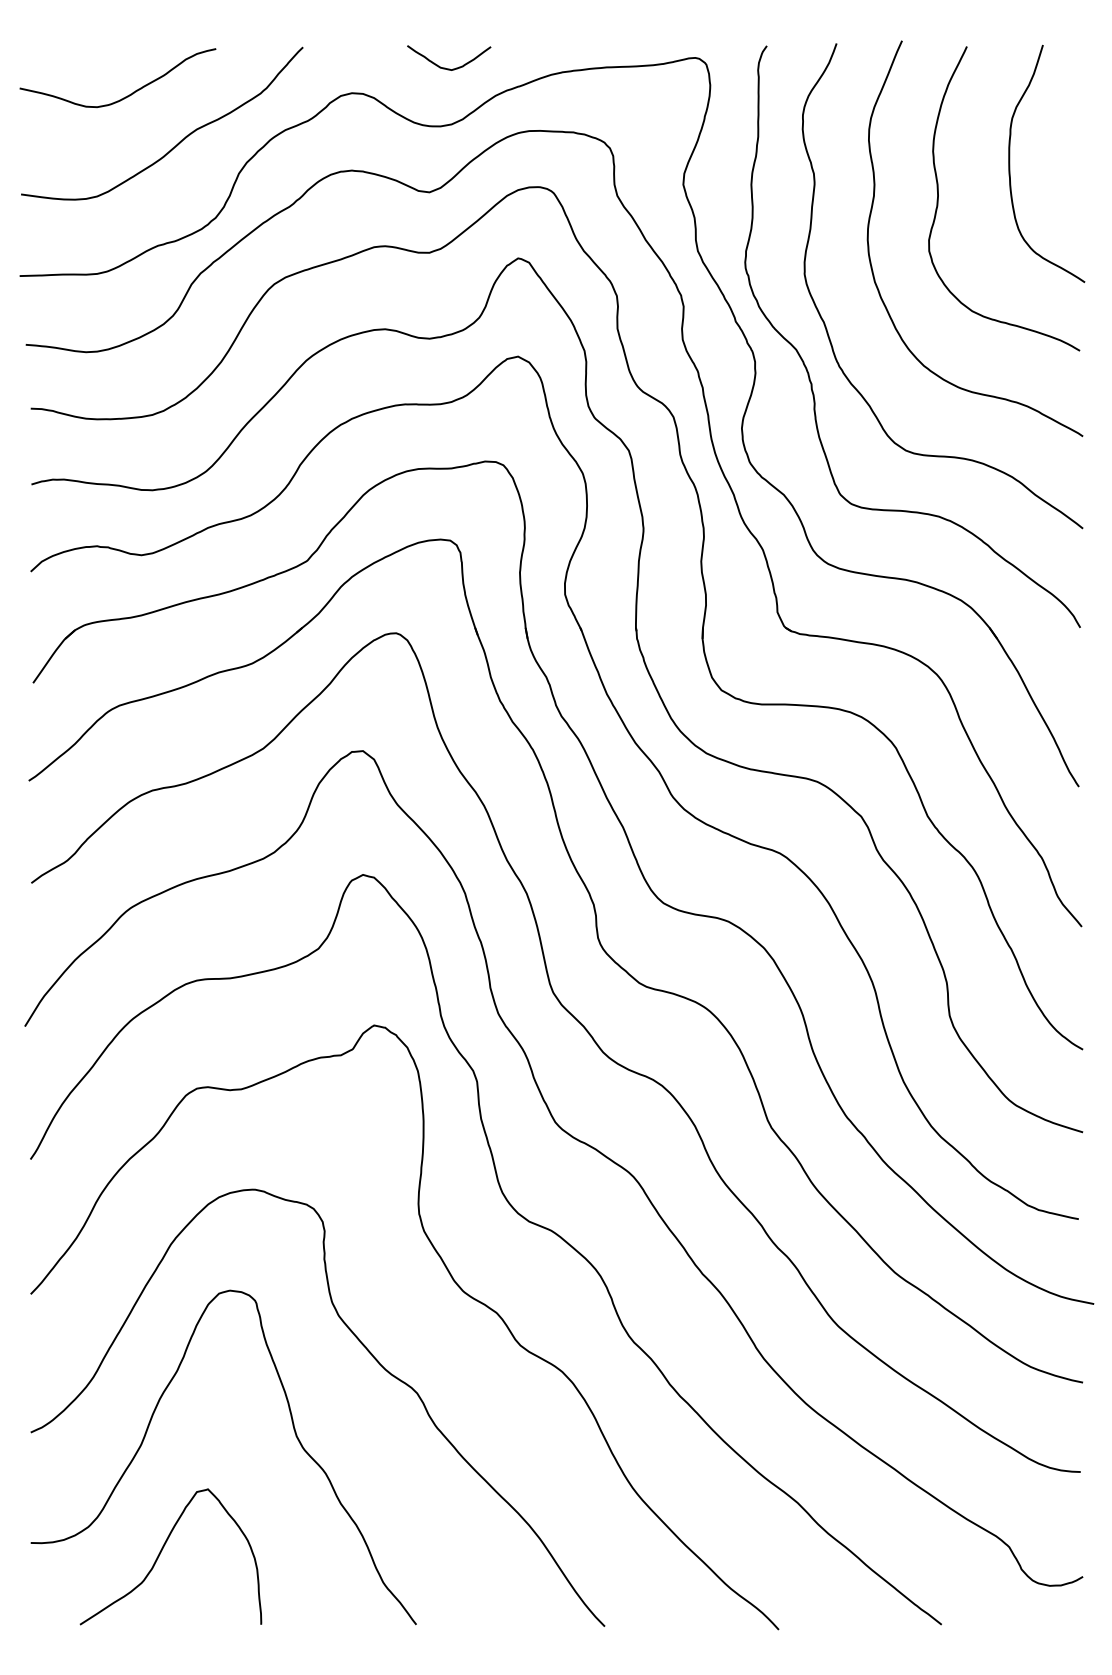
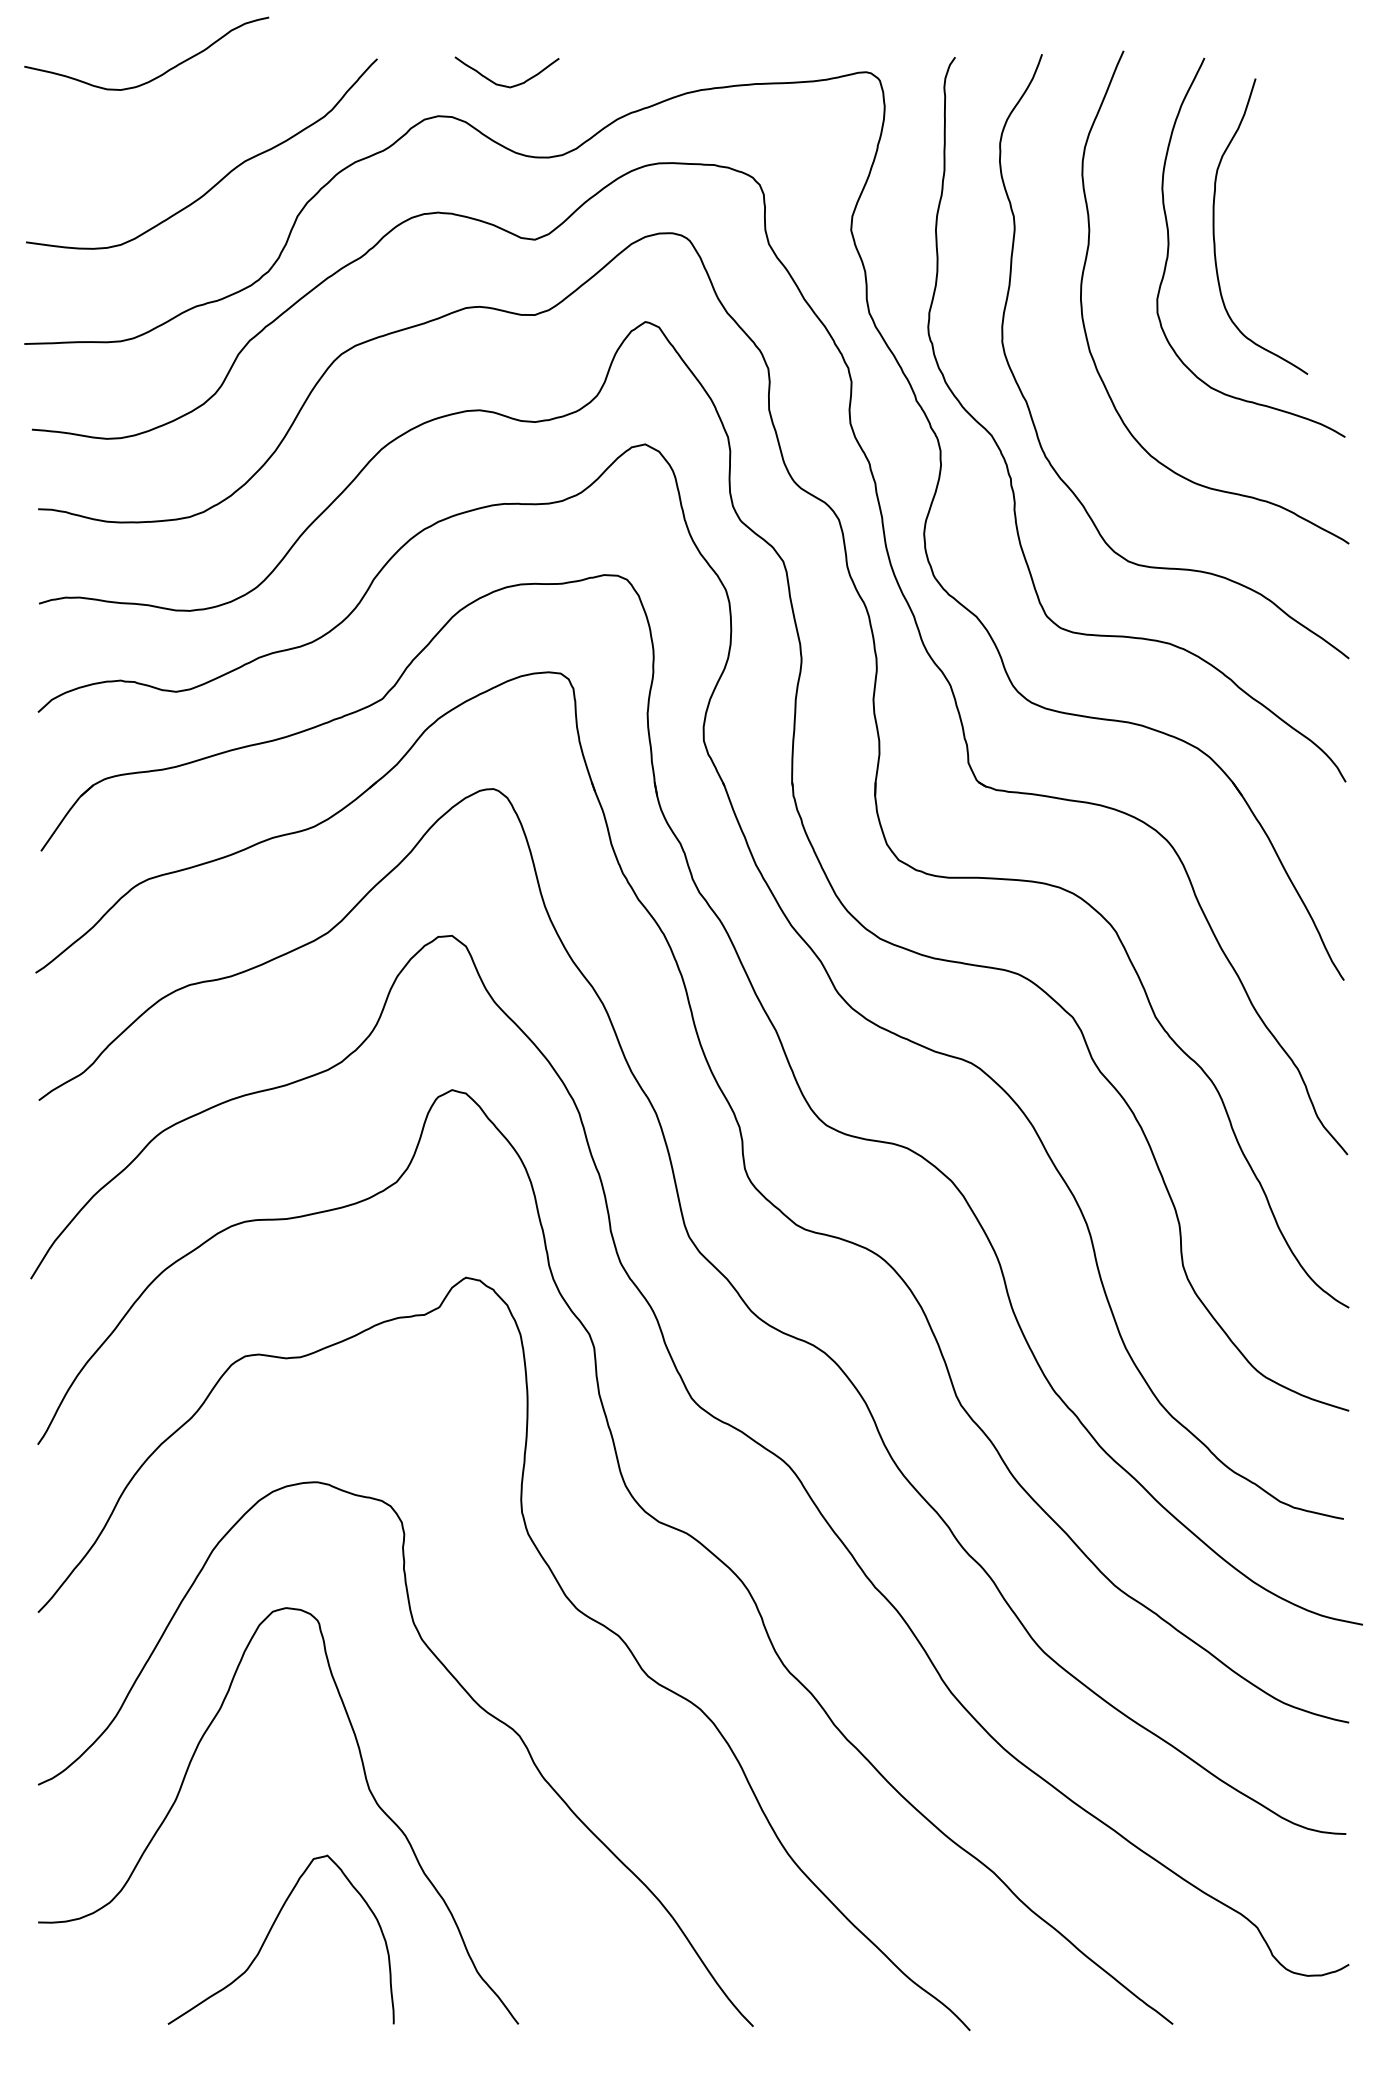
curve: (445, 67) -> (502, 84), moved
curve: (125, 96) -> (156, 76), moved
curve: (1010, 163) -> (1215, 226), moved
curve: (161, 1552) -> (269, 1934), moved

